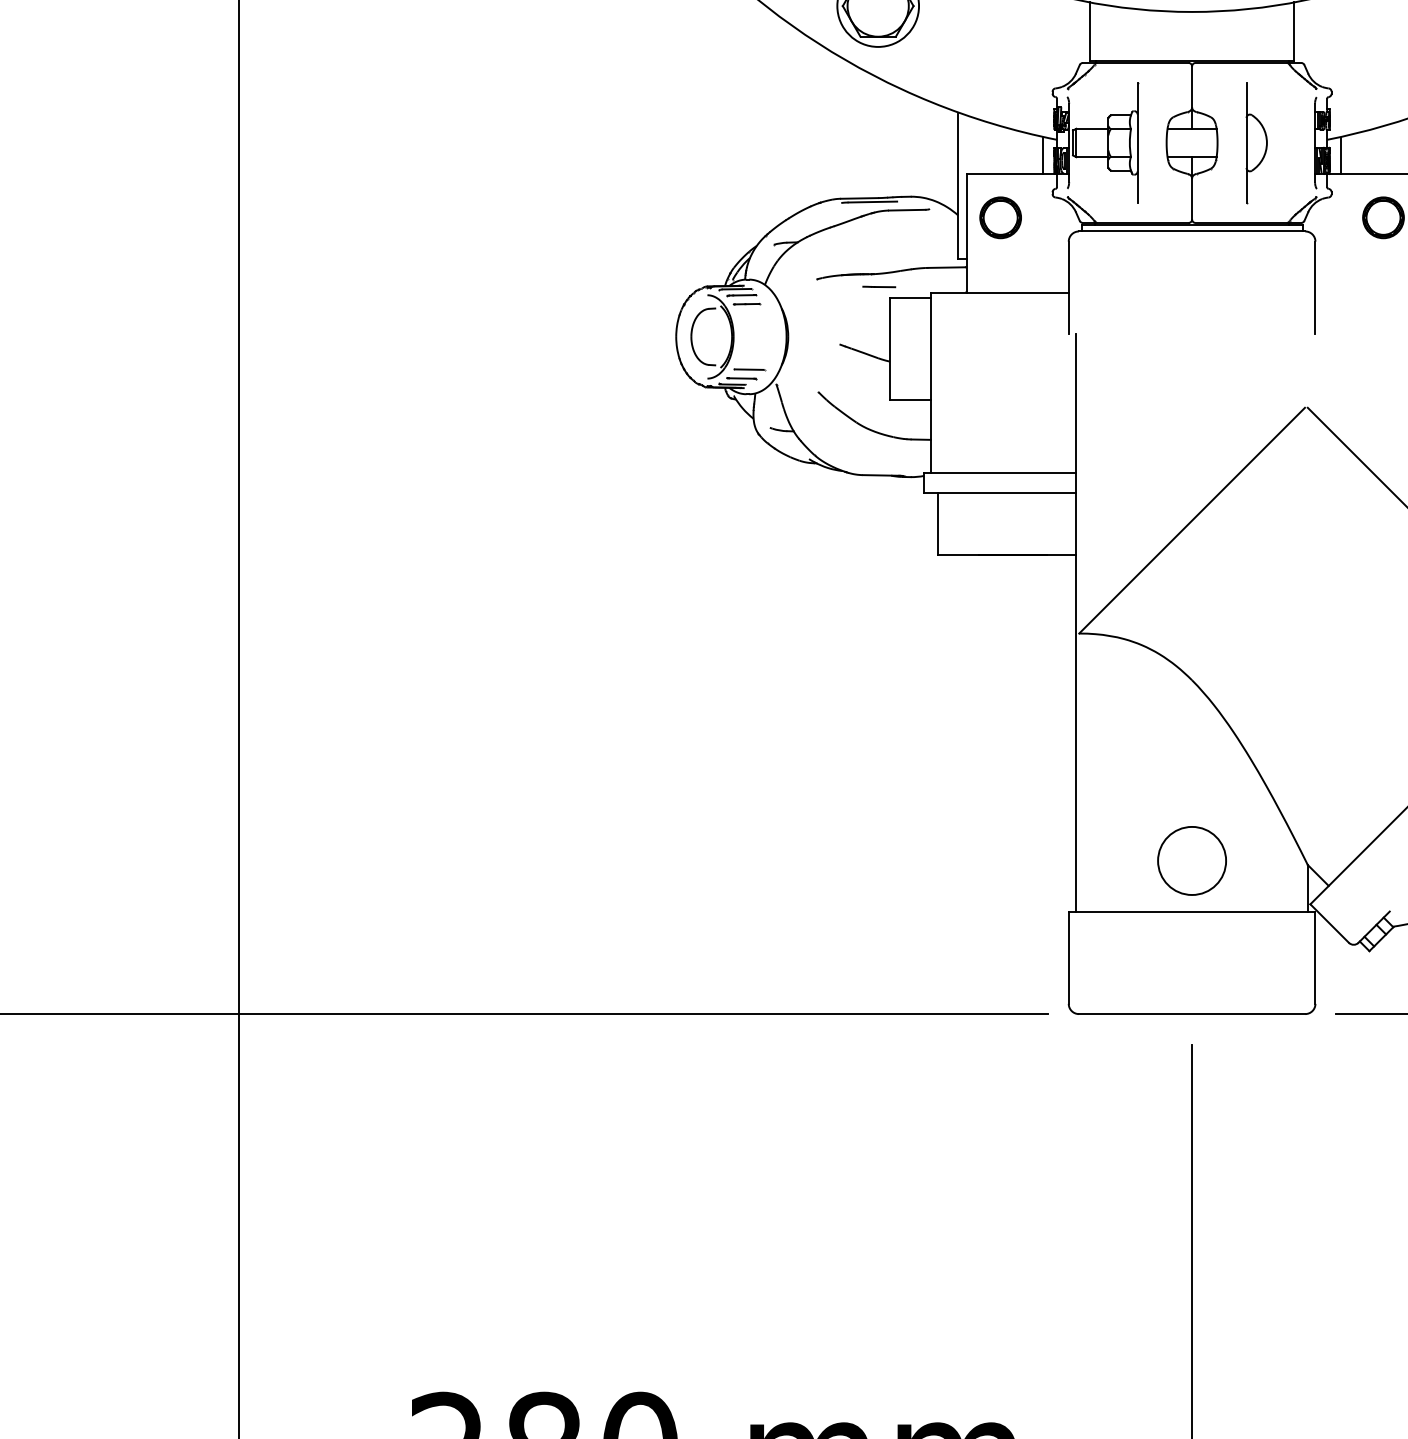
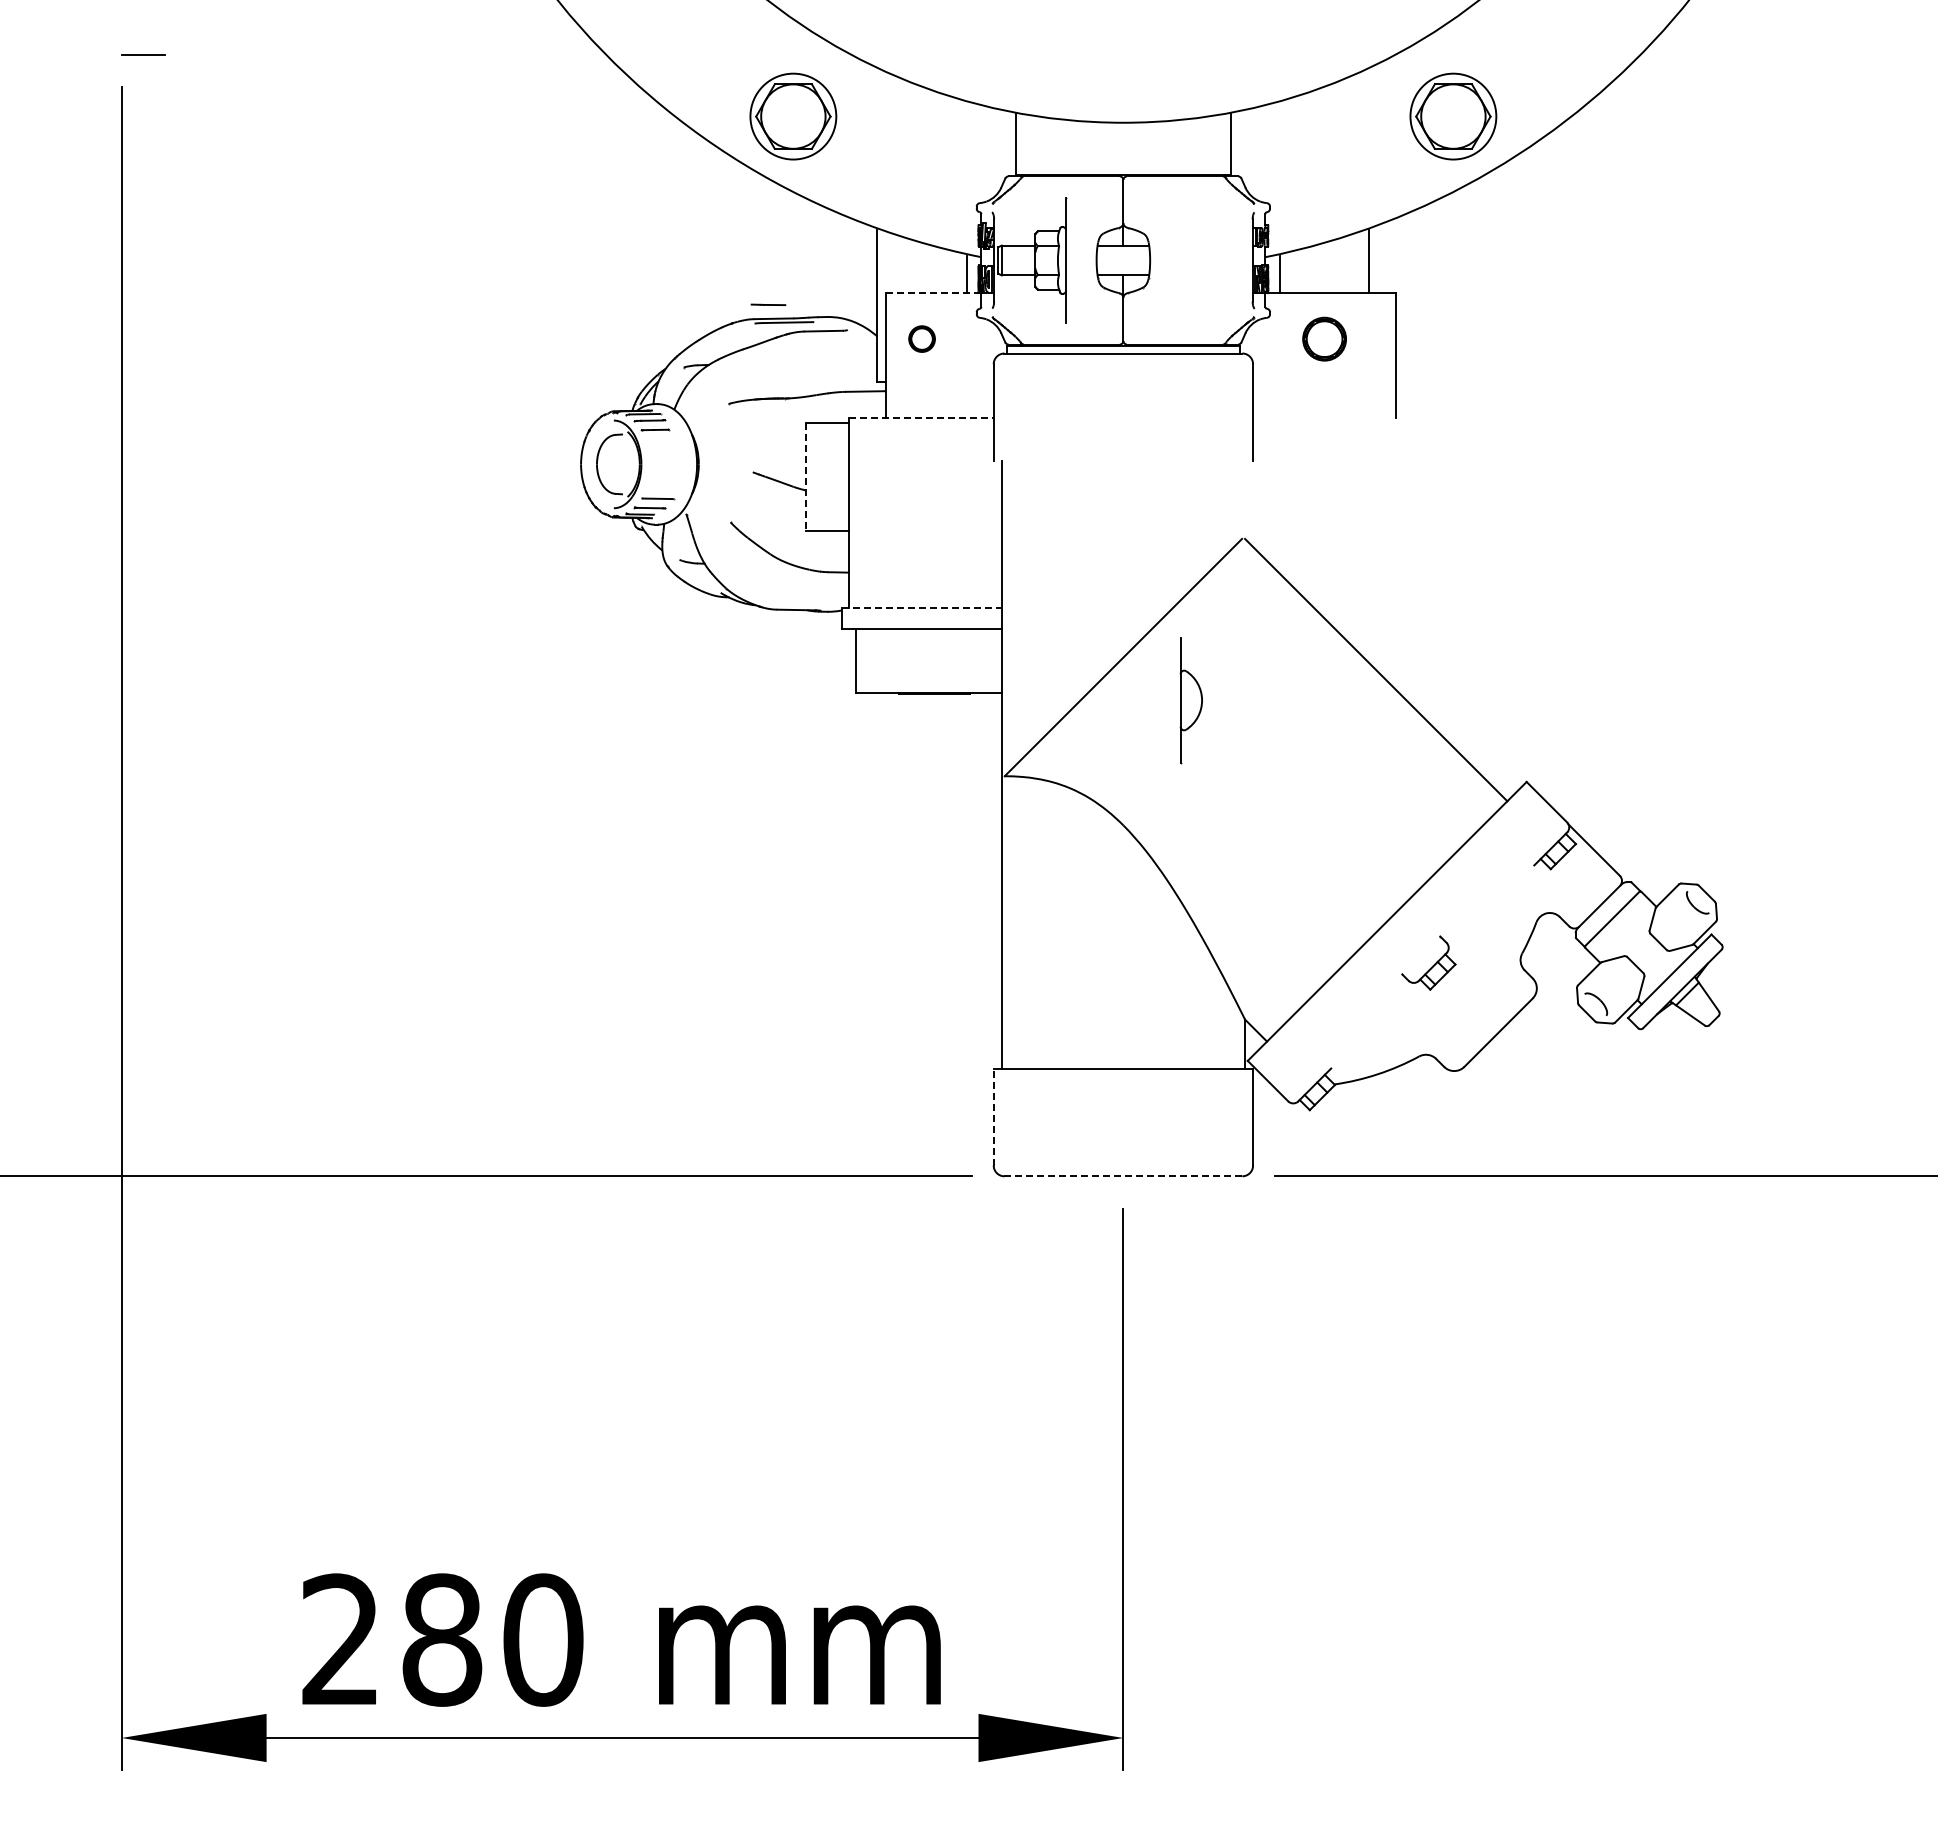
part: (1255, 142) -> (1190, 700), moved
line: (1011, 173) -> (933, 292), solid -> dashed
part: (1000, 217) -> (921, 338), size x0.6
line: (879, 286) -> (768, 304), moved
line: (1000, 292) -> (921, 417), solid -> dashed
line: (889, 348) -> (805, 476), solid -> dashed
line: (1001, 473) -> (922, 607), solid -> dashed
circle: (1192, 860) -> (1123, 1014), removed
line: (1068, 957) -> (993, 1116), solid -> dashed
line: (1192, 1014) -> (1123, 1176), solid -> dashed

